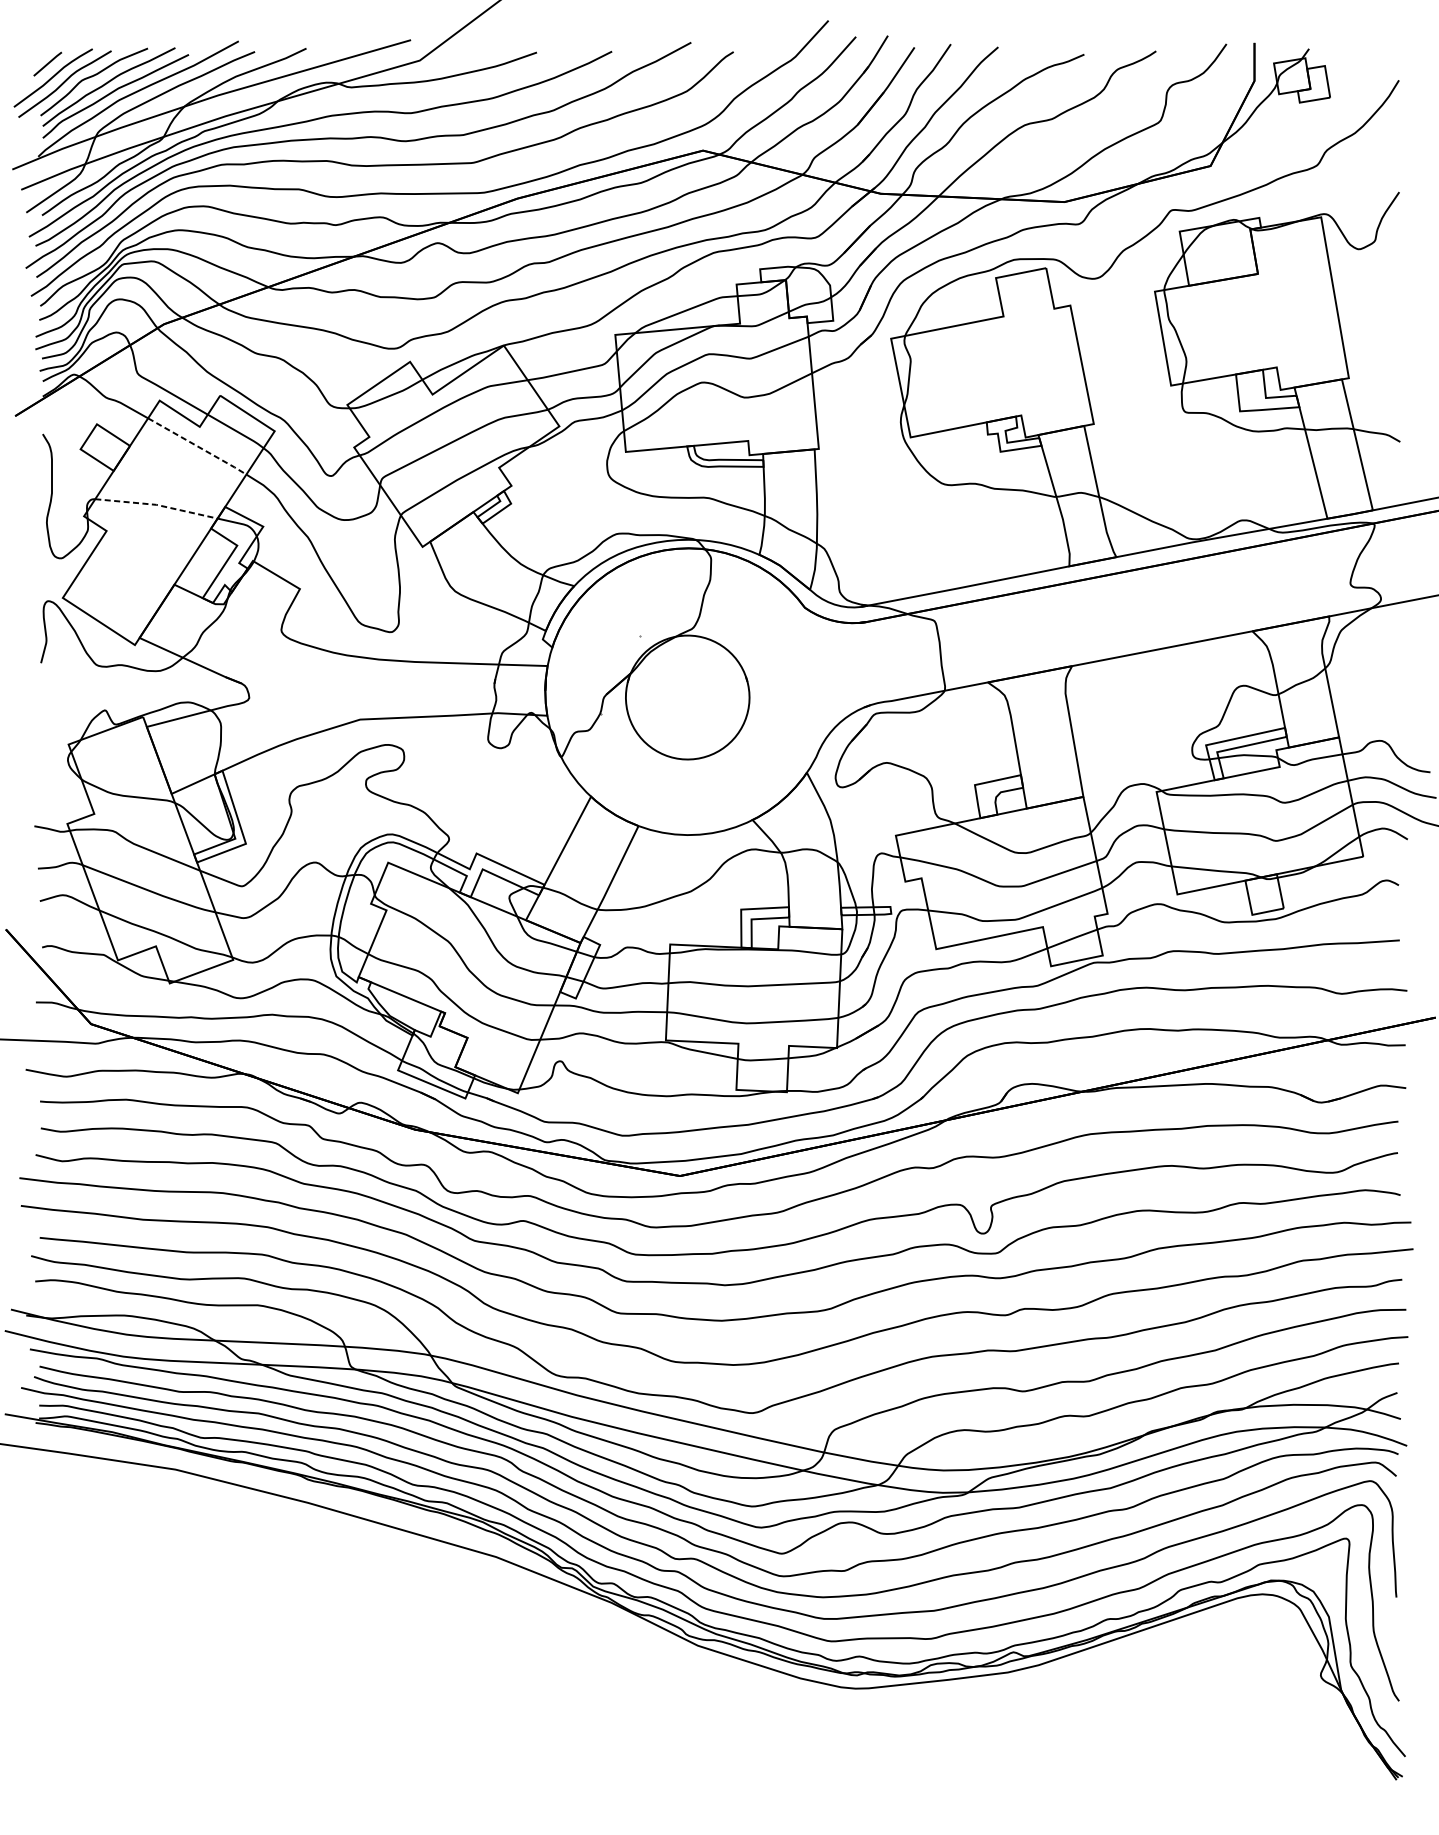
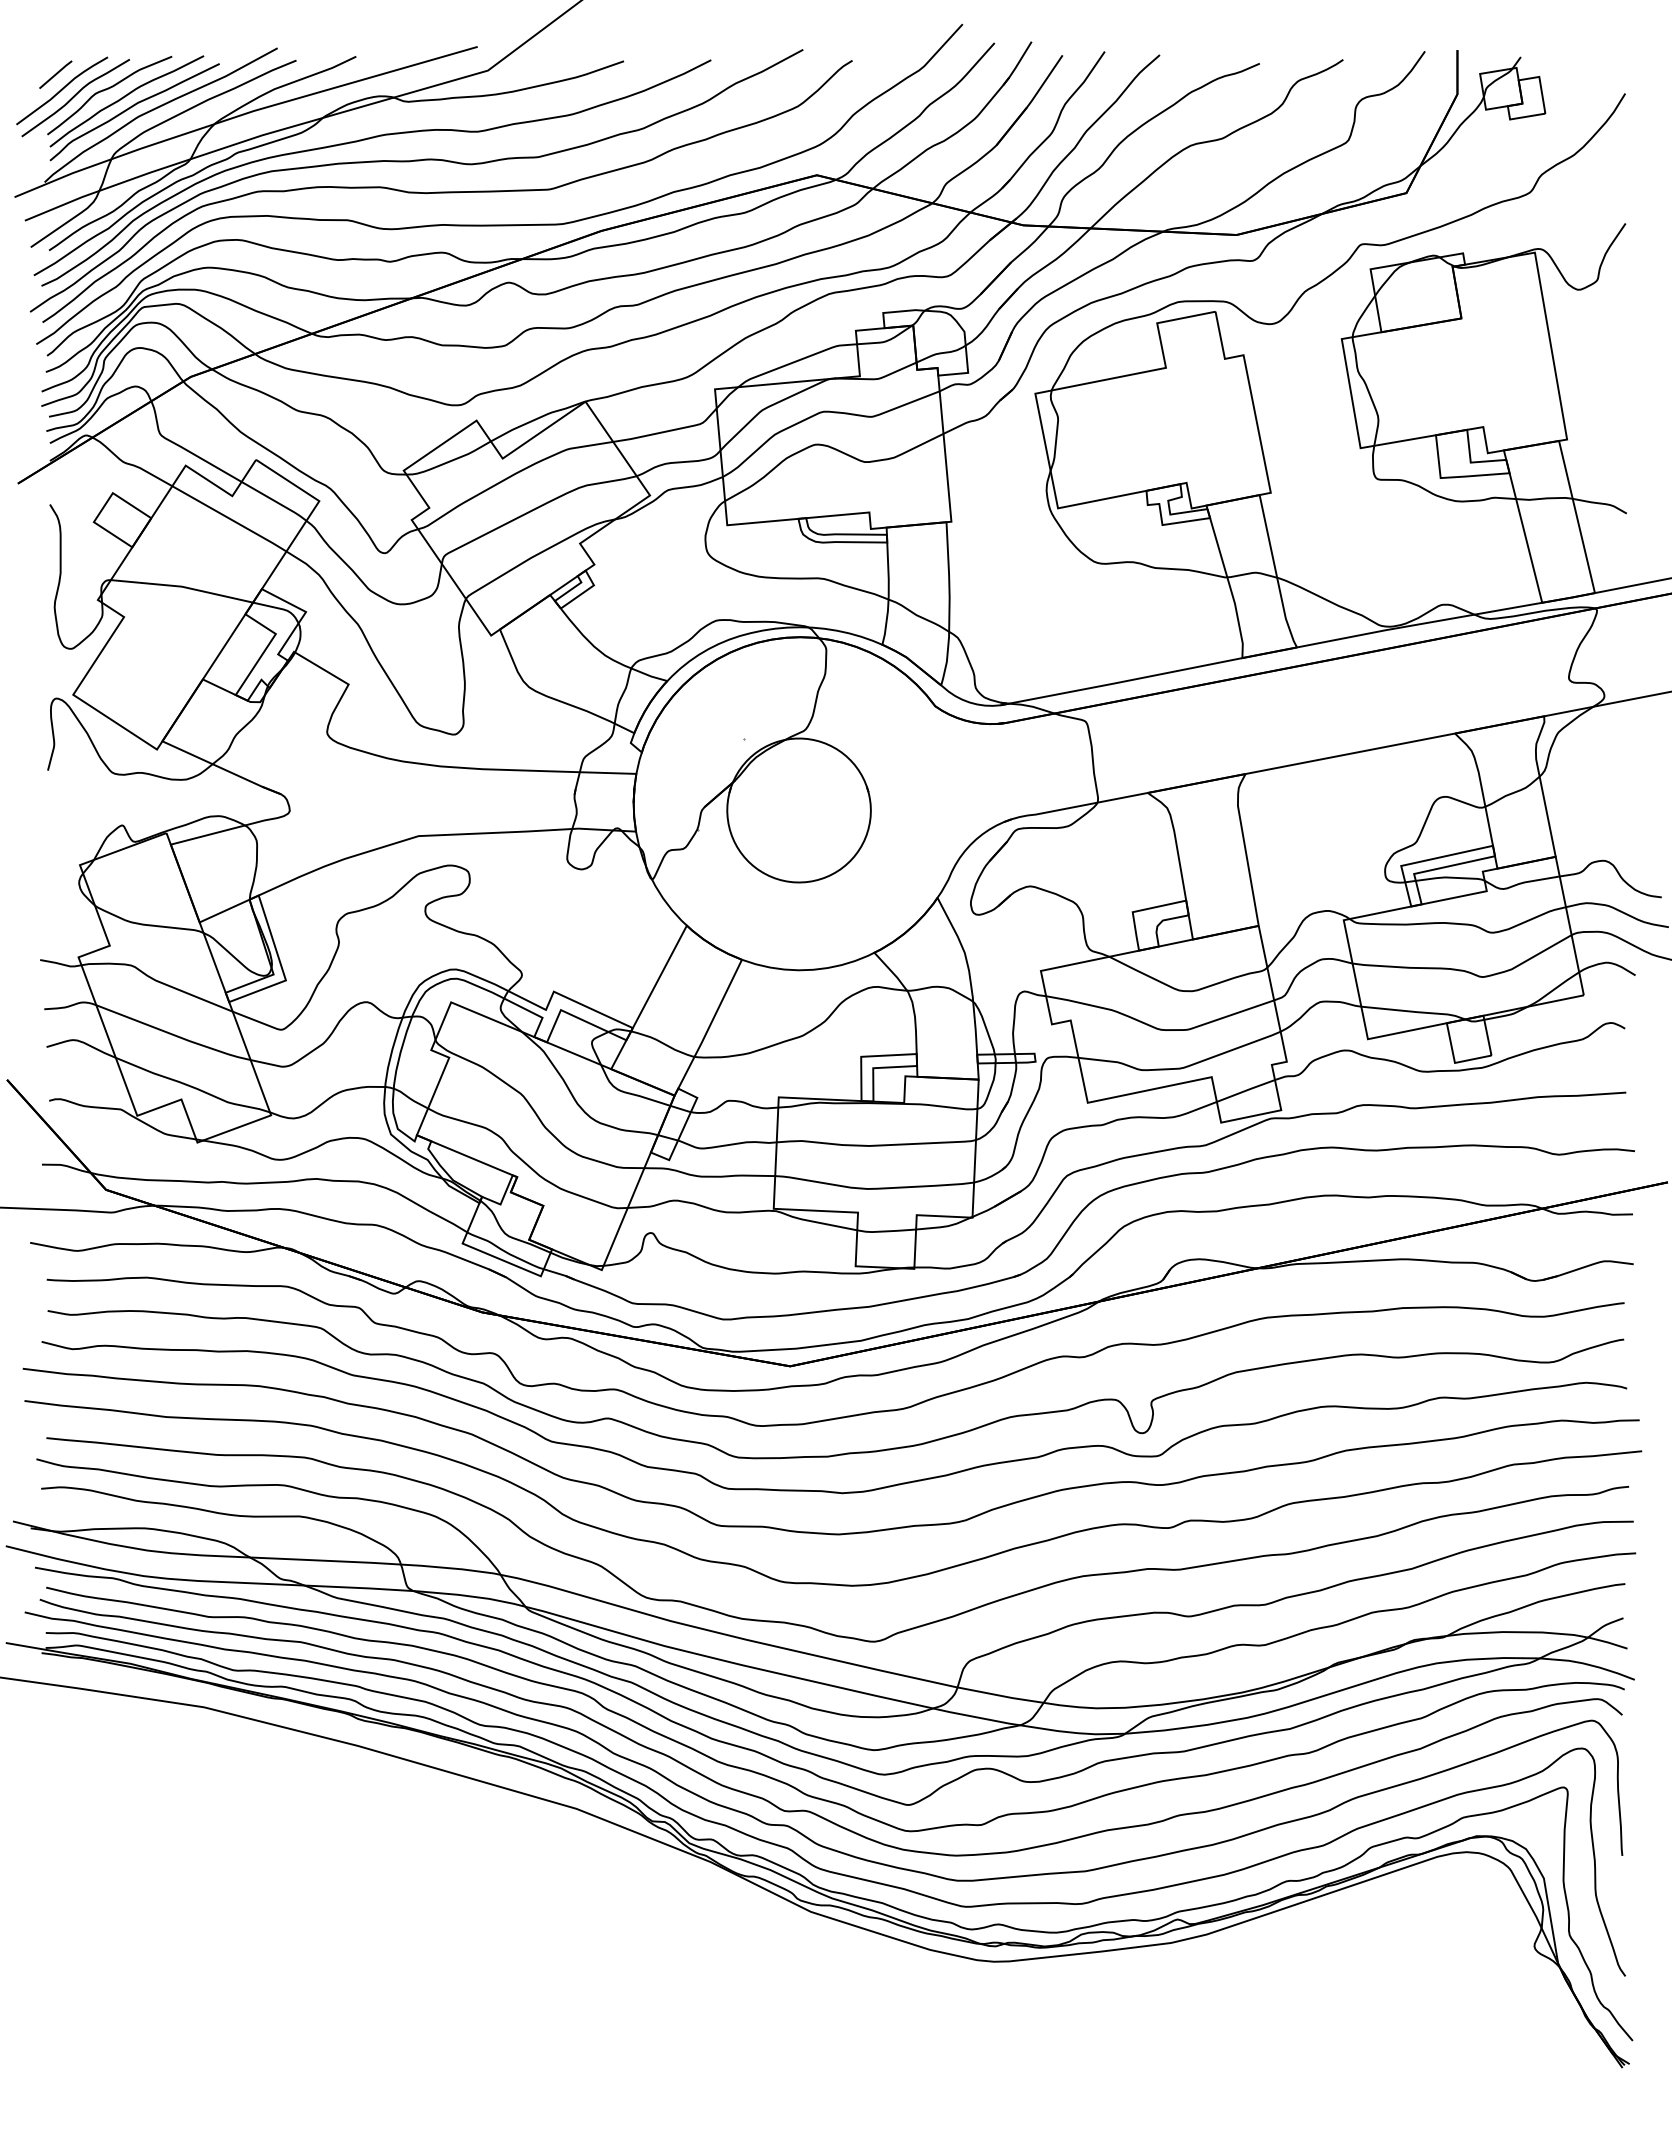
line: (198, 447) -> (230, 519), dashed -> solid
line: (156, 504) -> (181, 586), dashed -> solid

